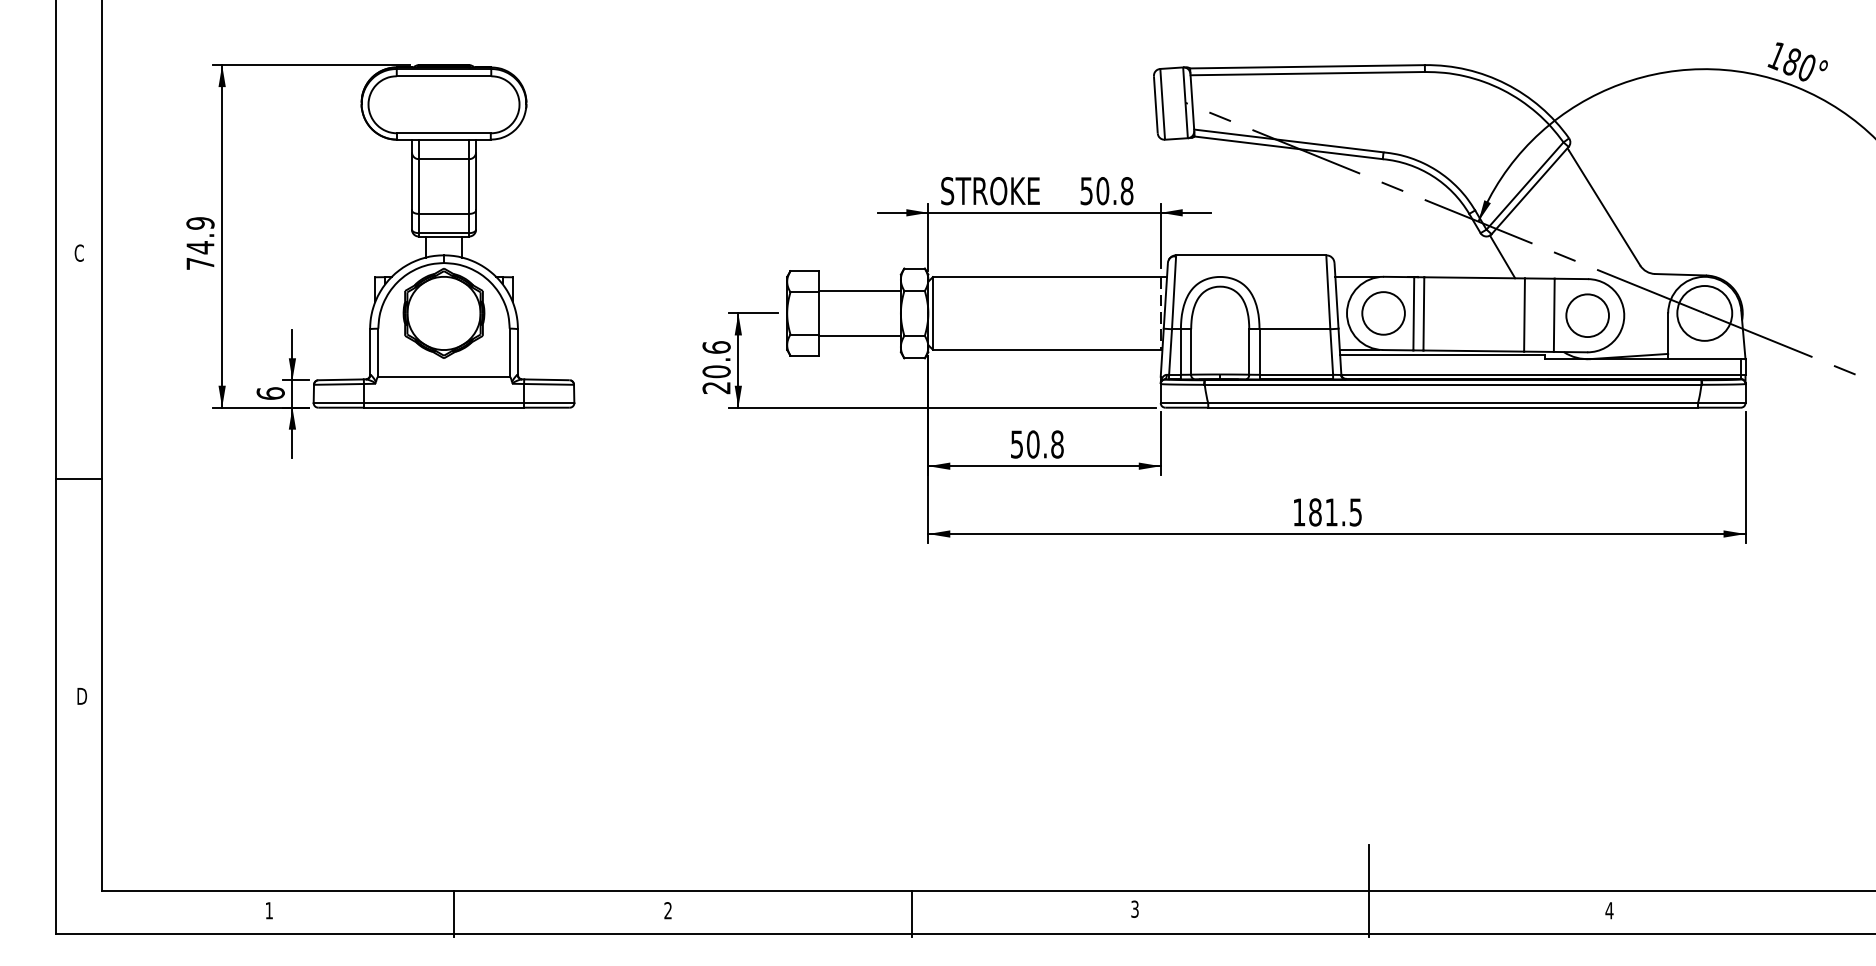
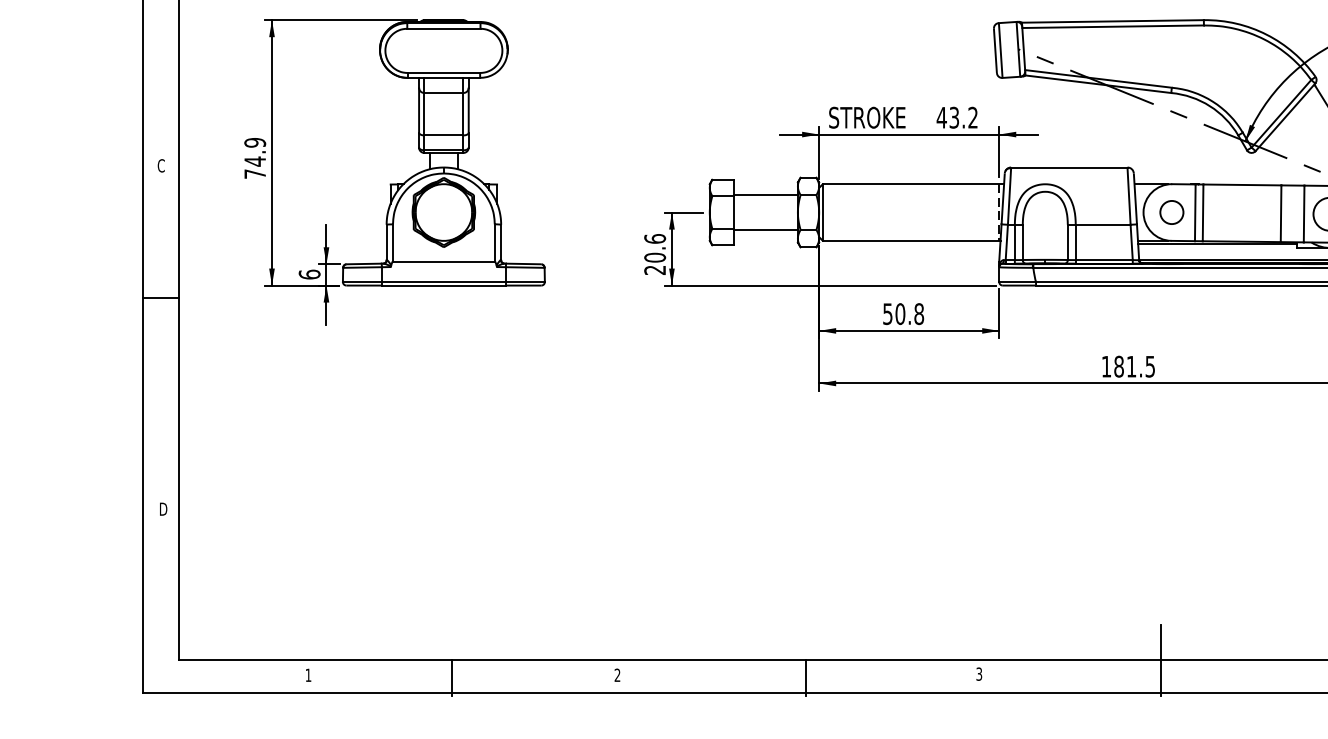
text: (1106, 191) -> (957, 118), 50.8 -> 43.2
line: (1502, 256) -> (1264, 168), removed
circle: (1383, 313) -> (1171, 212), size x0.7
line: (79, 479) -> (161, 298), moved

